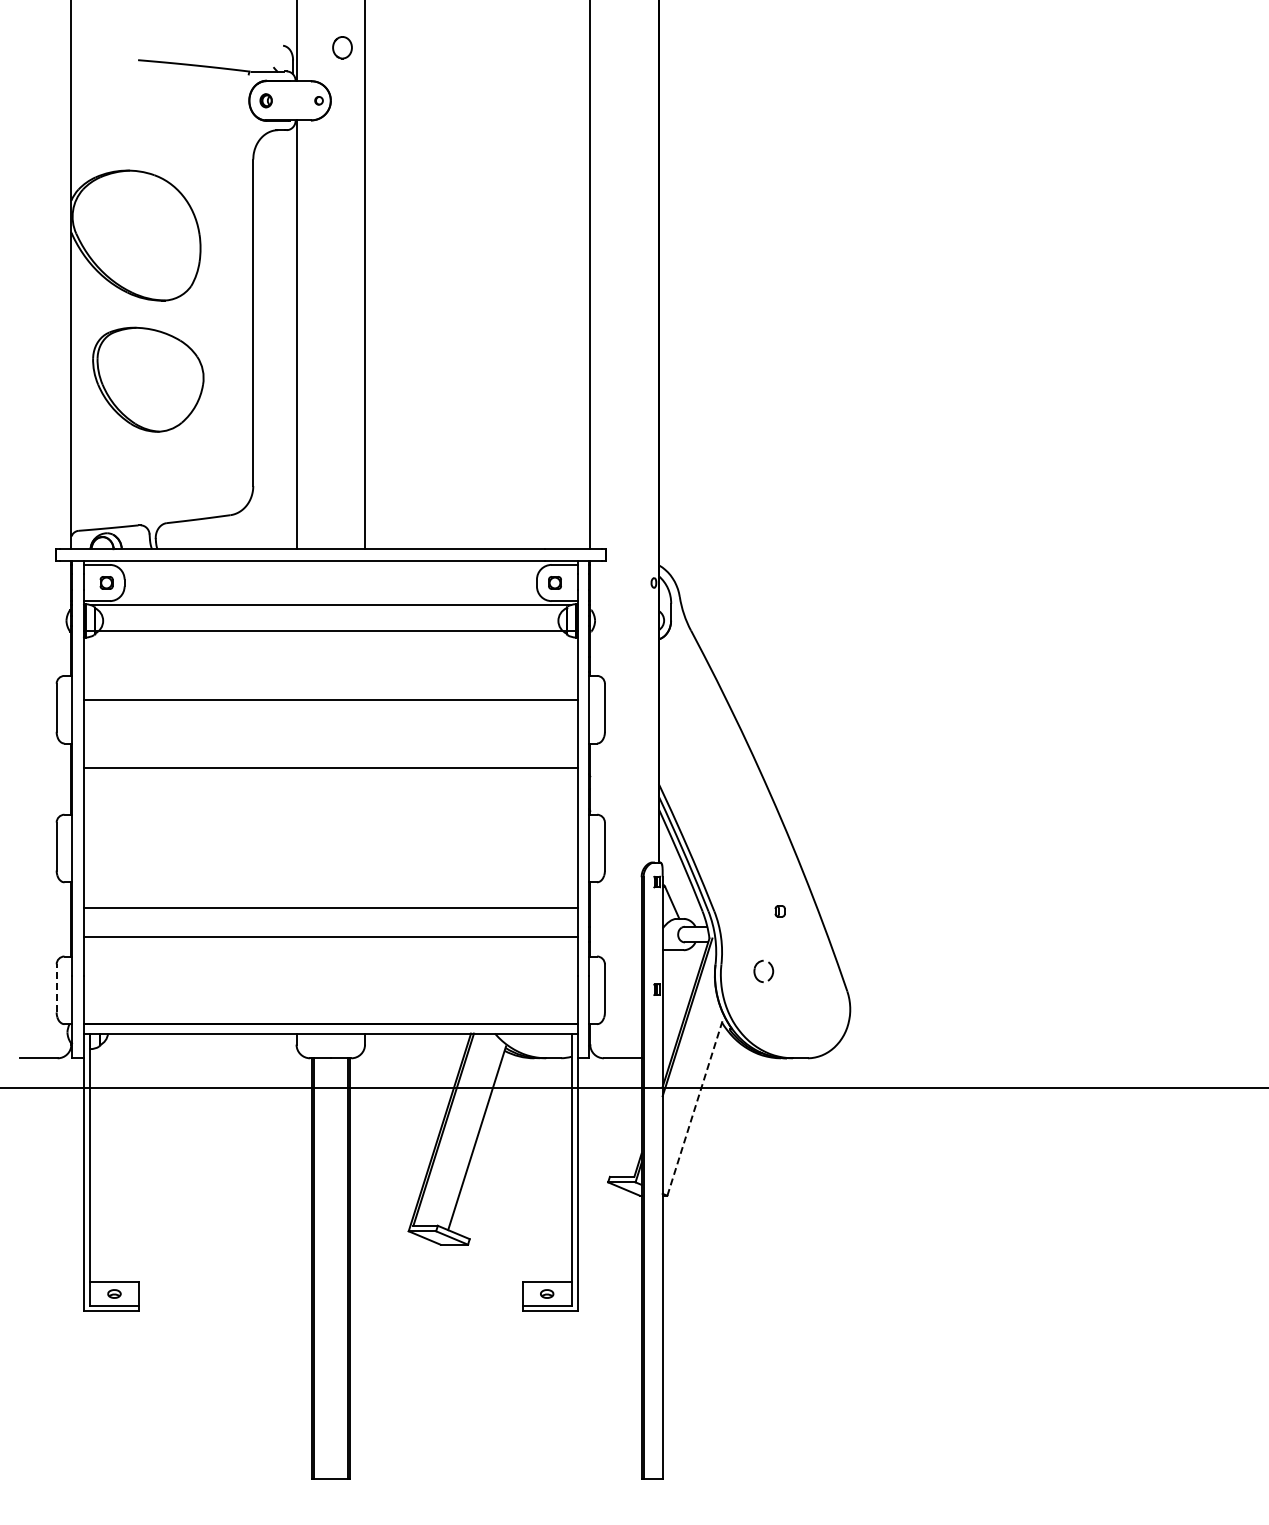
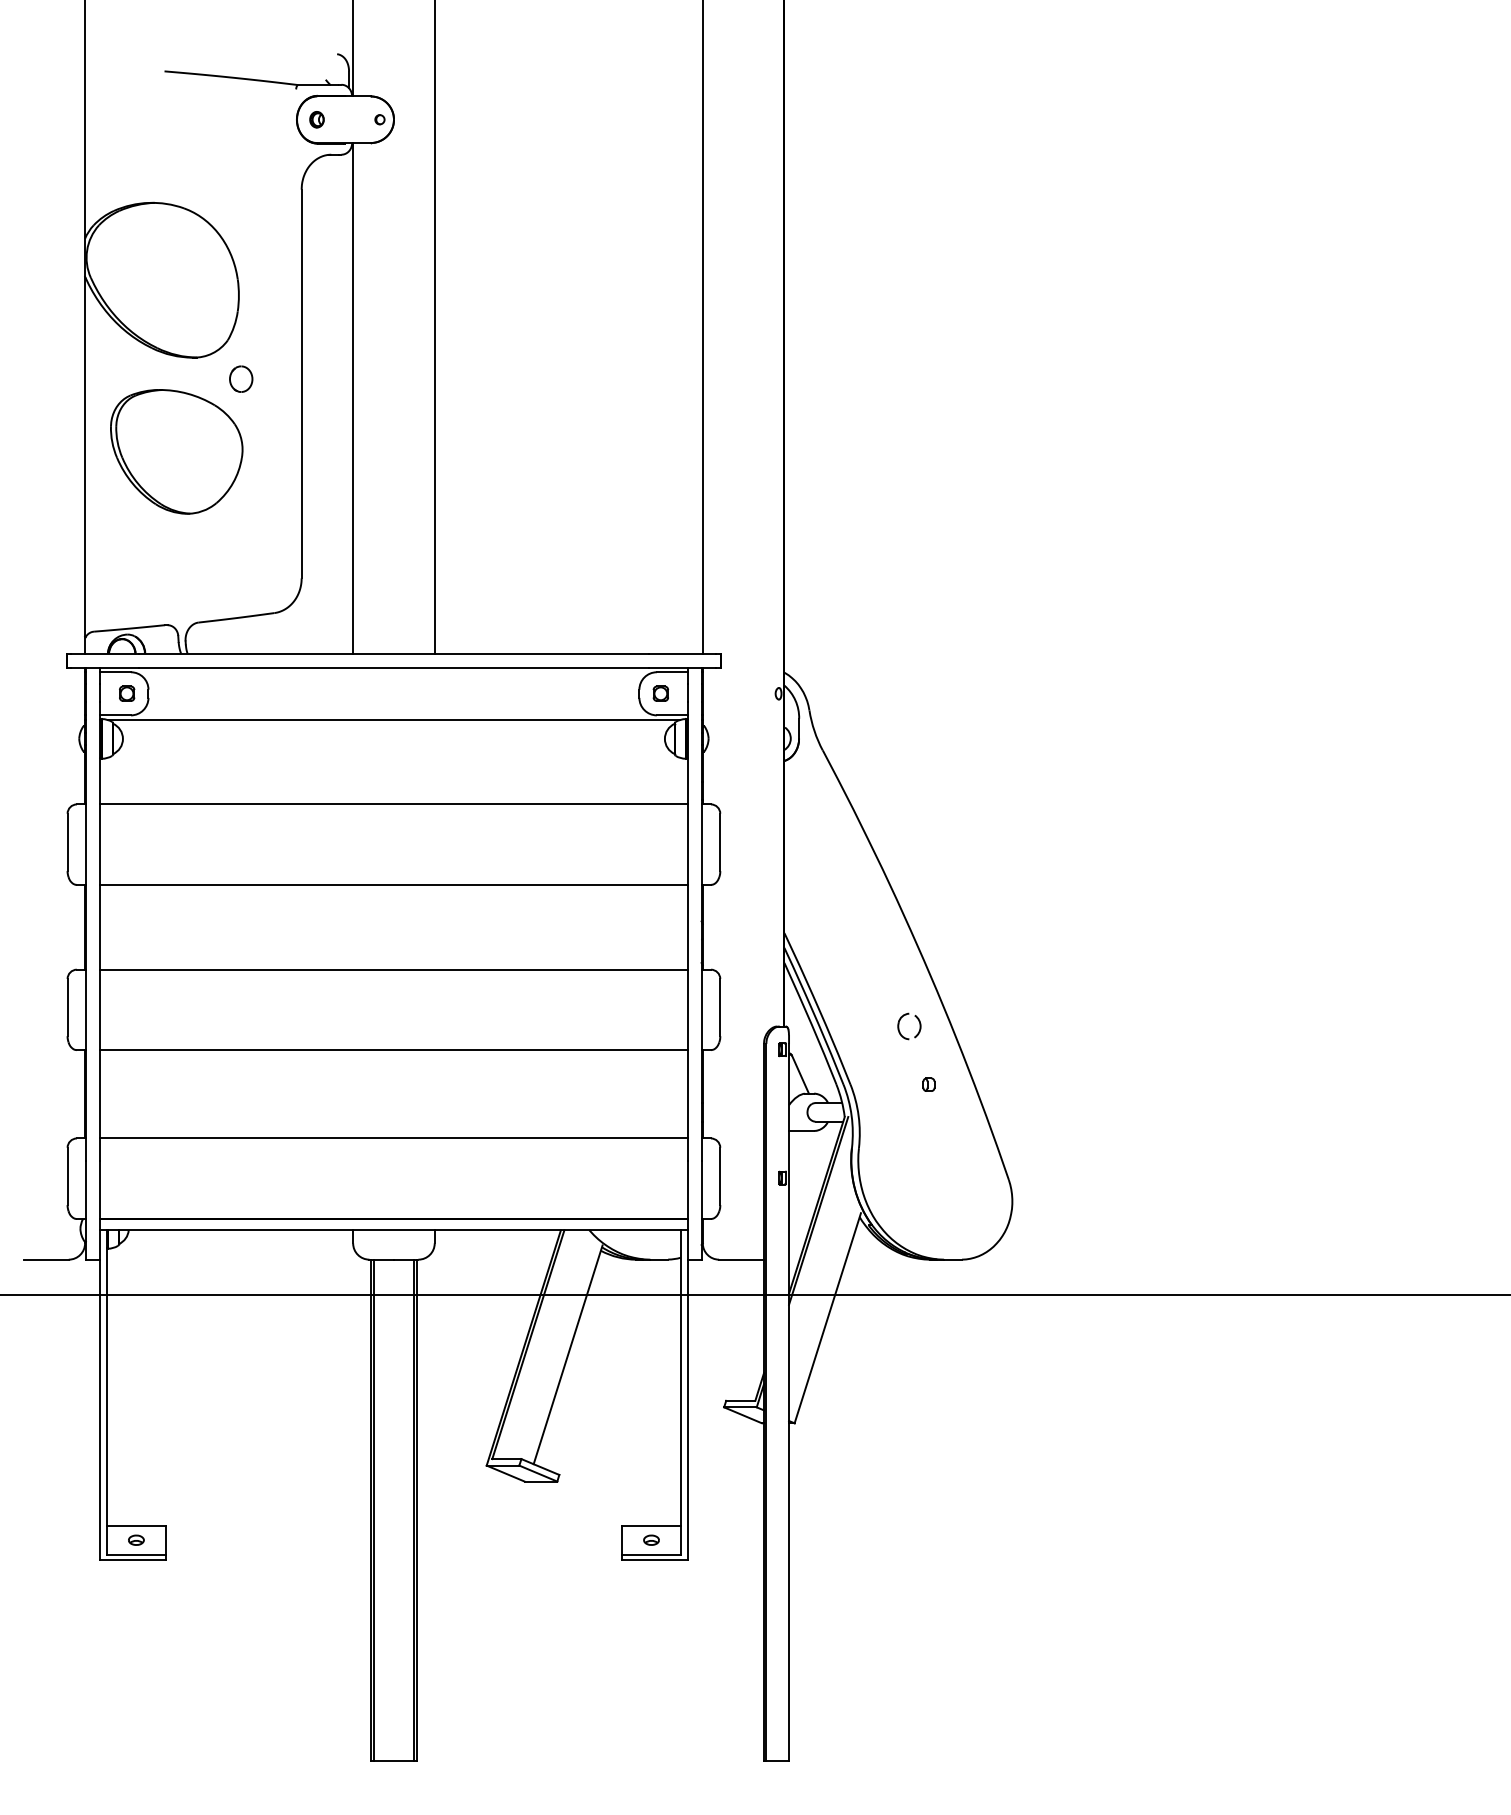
part: (342, 47) -> (241, 378), moved
line: (330, 630) -> (393, 803), moved
line: (330, 699) -> (393, 884), moved
line: (330, 767) -> (393, 969), moved
line: (330, 907) -> (393, 1138), moved
line: (330, 937) -> (393, 1050), moved
part: (755, 970) -> (899, 1025), moved
line: (56, 987) -> (67, 1175), dashed -> solid
line: (695, 1107) -> (828, 1318), dashed -> solid

